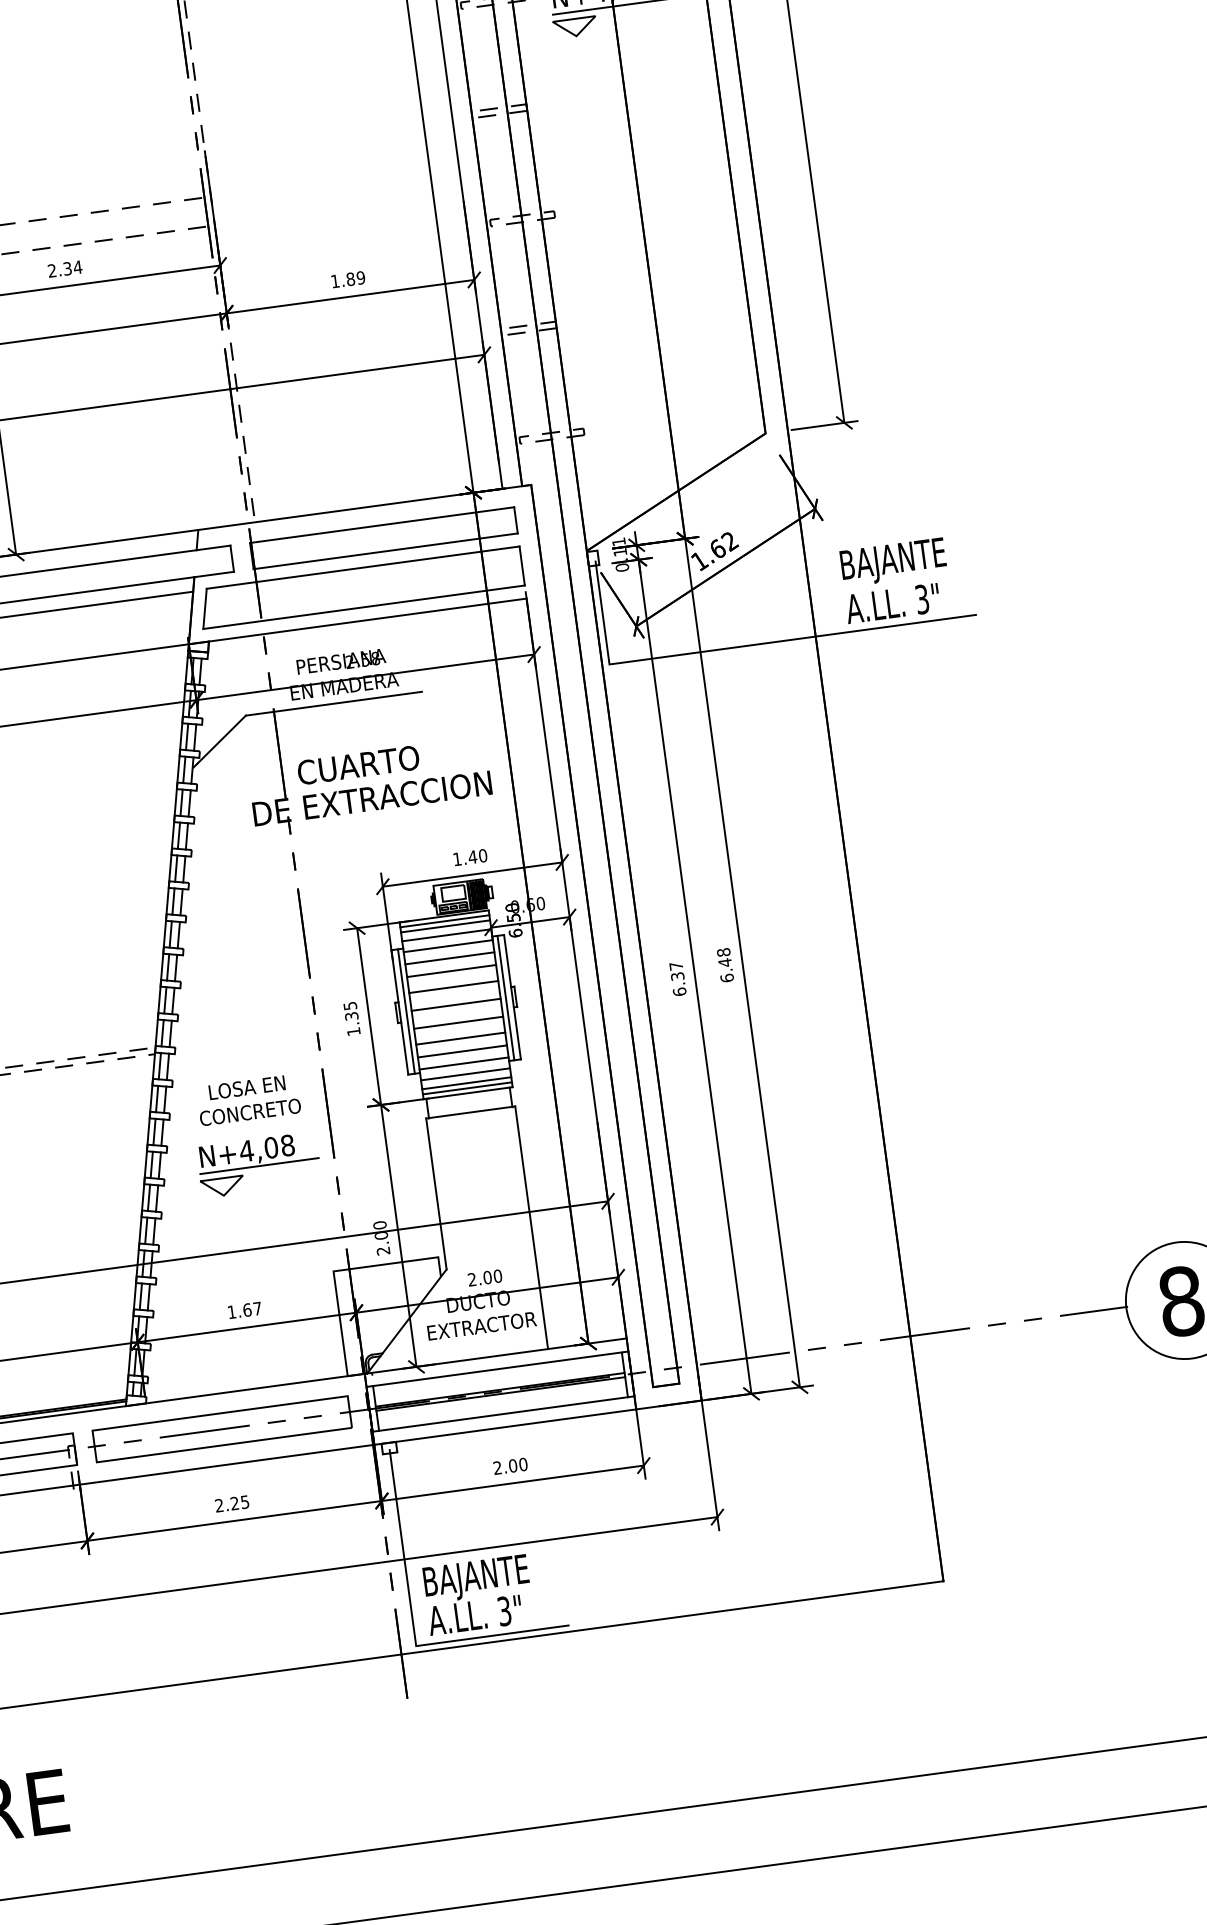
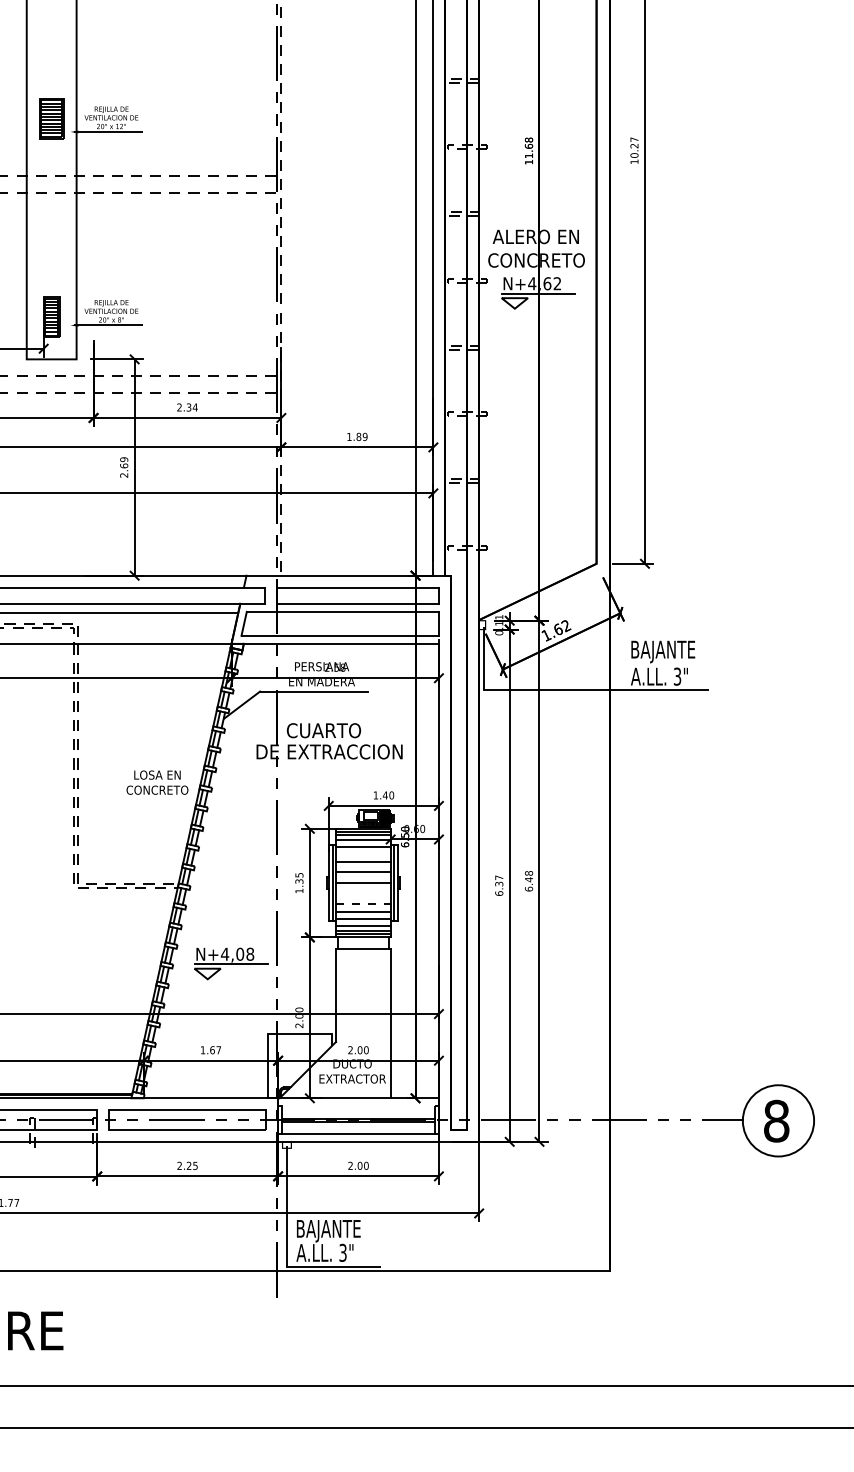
line: (450, 958) -> (363, 854), removed
line: (458, 1023) -> (363, 894), removed
line: (460, 1037) -> (363, 903), solid -> dashed
text: (248, 1099) -> (157, 782), moved
line: (497, 1369) -> (358, 1106), removed

